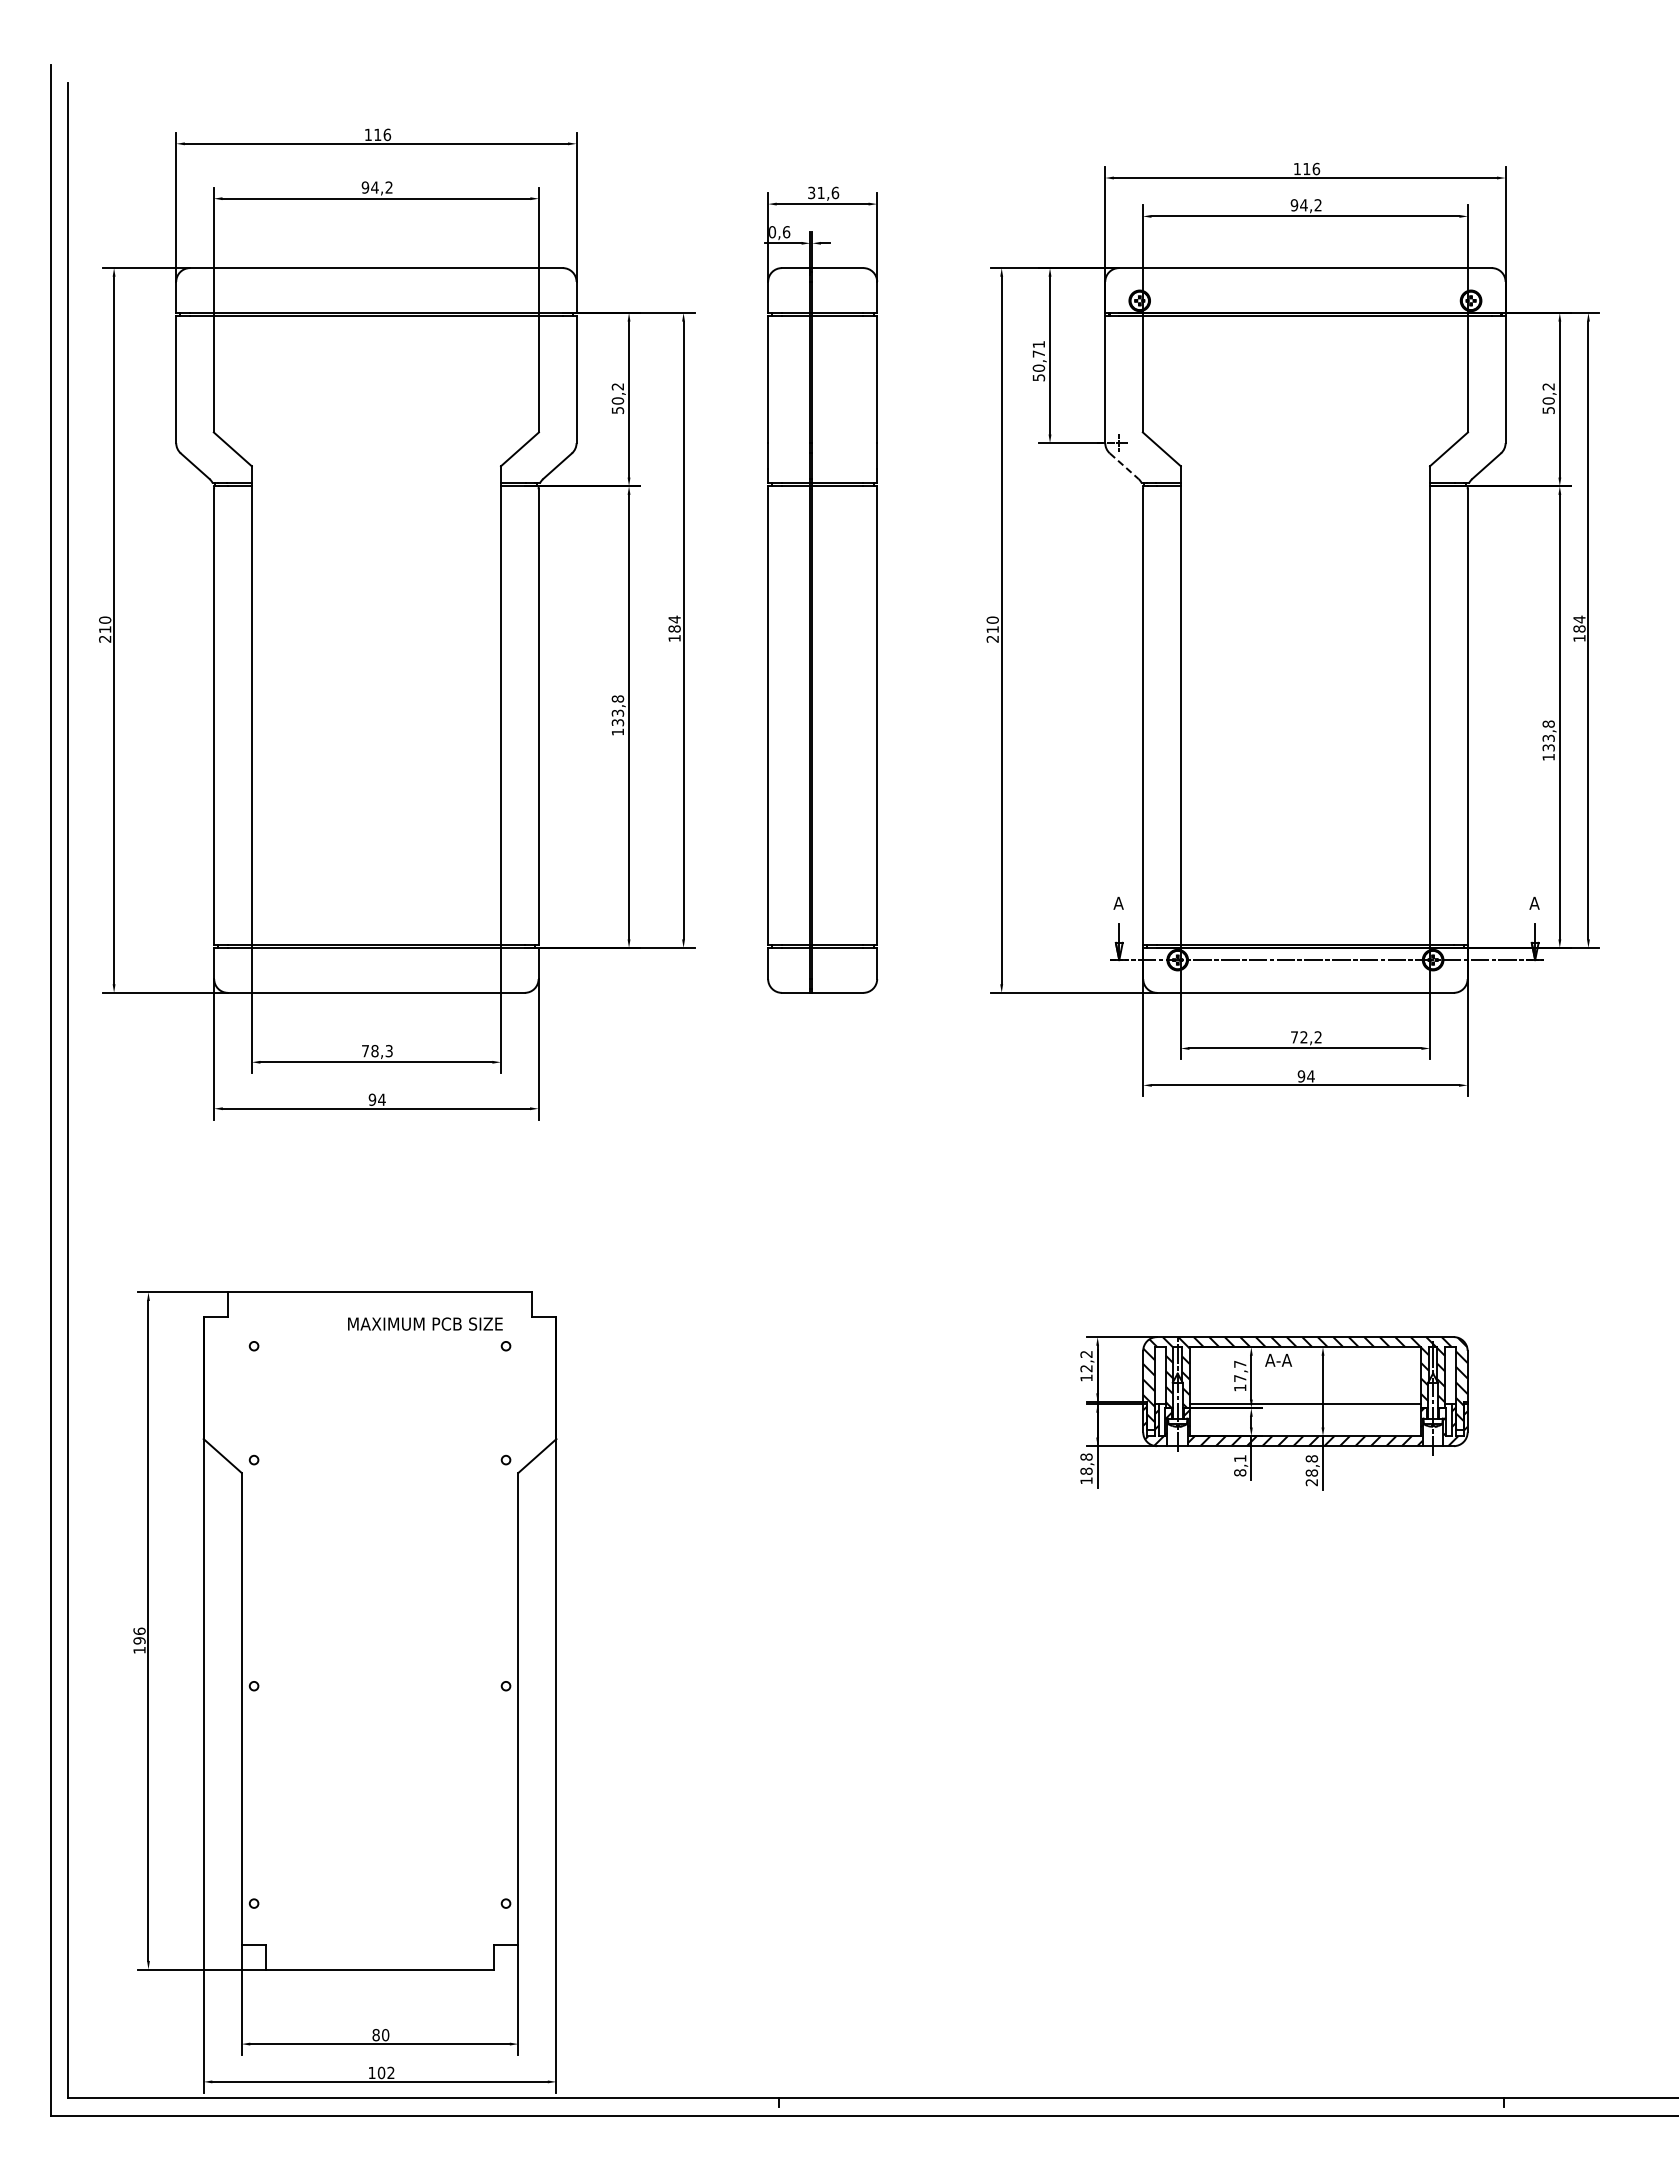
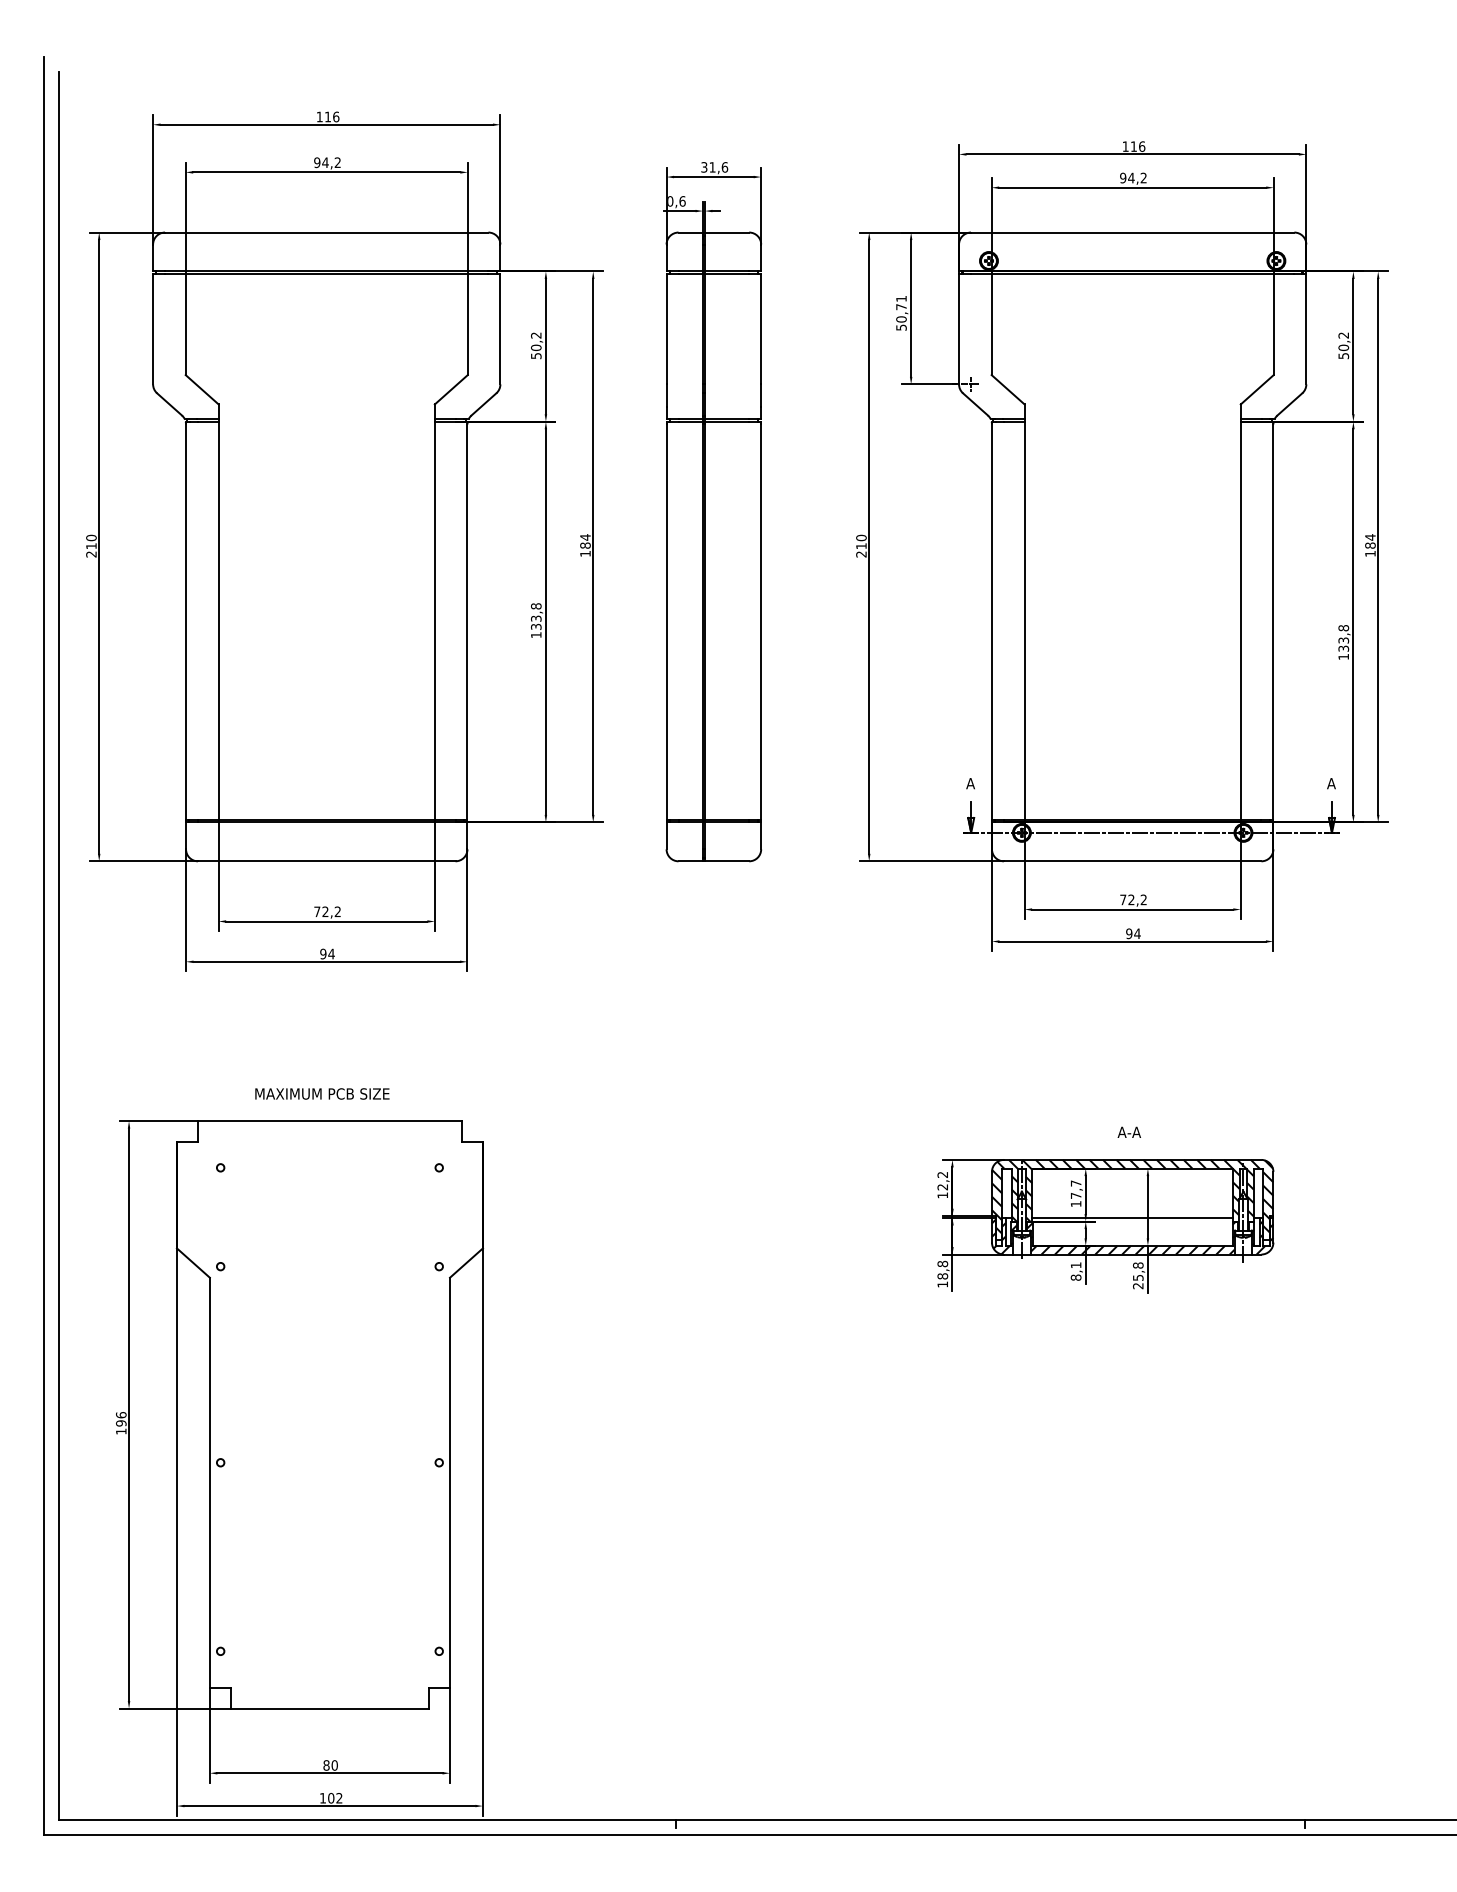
line: (1124, 466) -> (975, 404), dashed -> solid
text: (381, 1051) -> (331, 912), 78,3 -> 72,2
text: (425, 1323) -> (322, 1093), moved
text: (1278, 1360) -> (1129, 1132), moved
text: (1311, 1472) -> (1137, 1277), 28,8 -> 25,8

